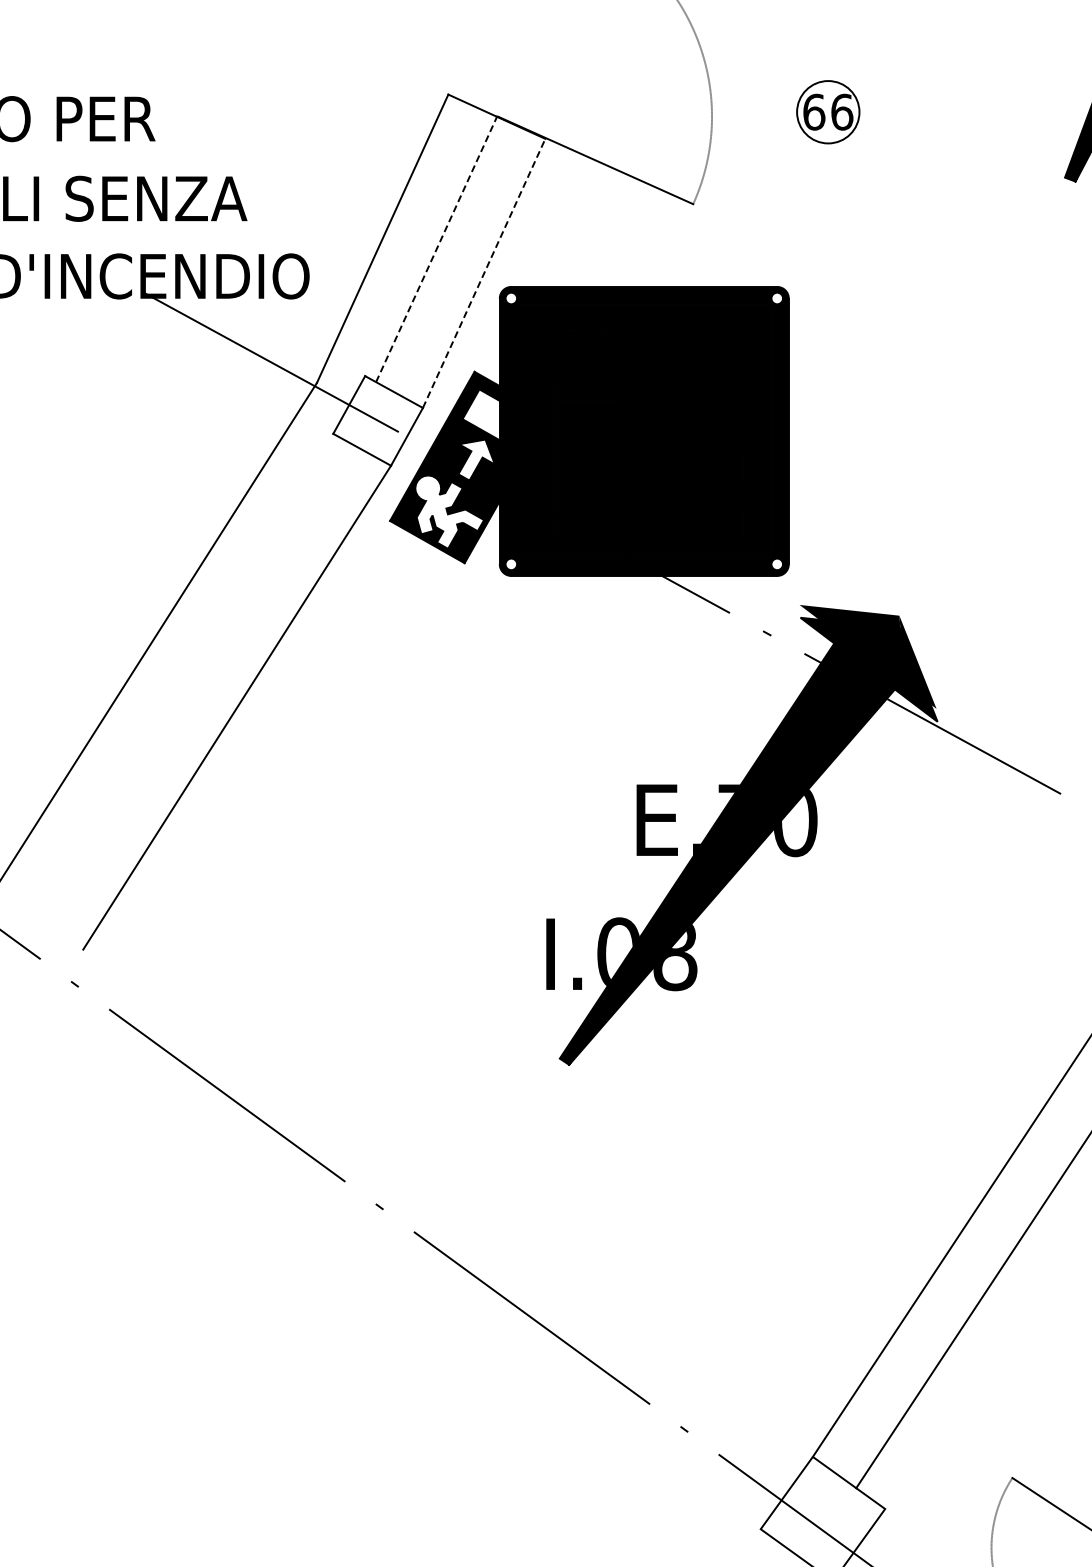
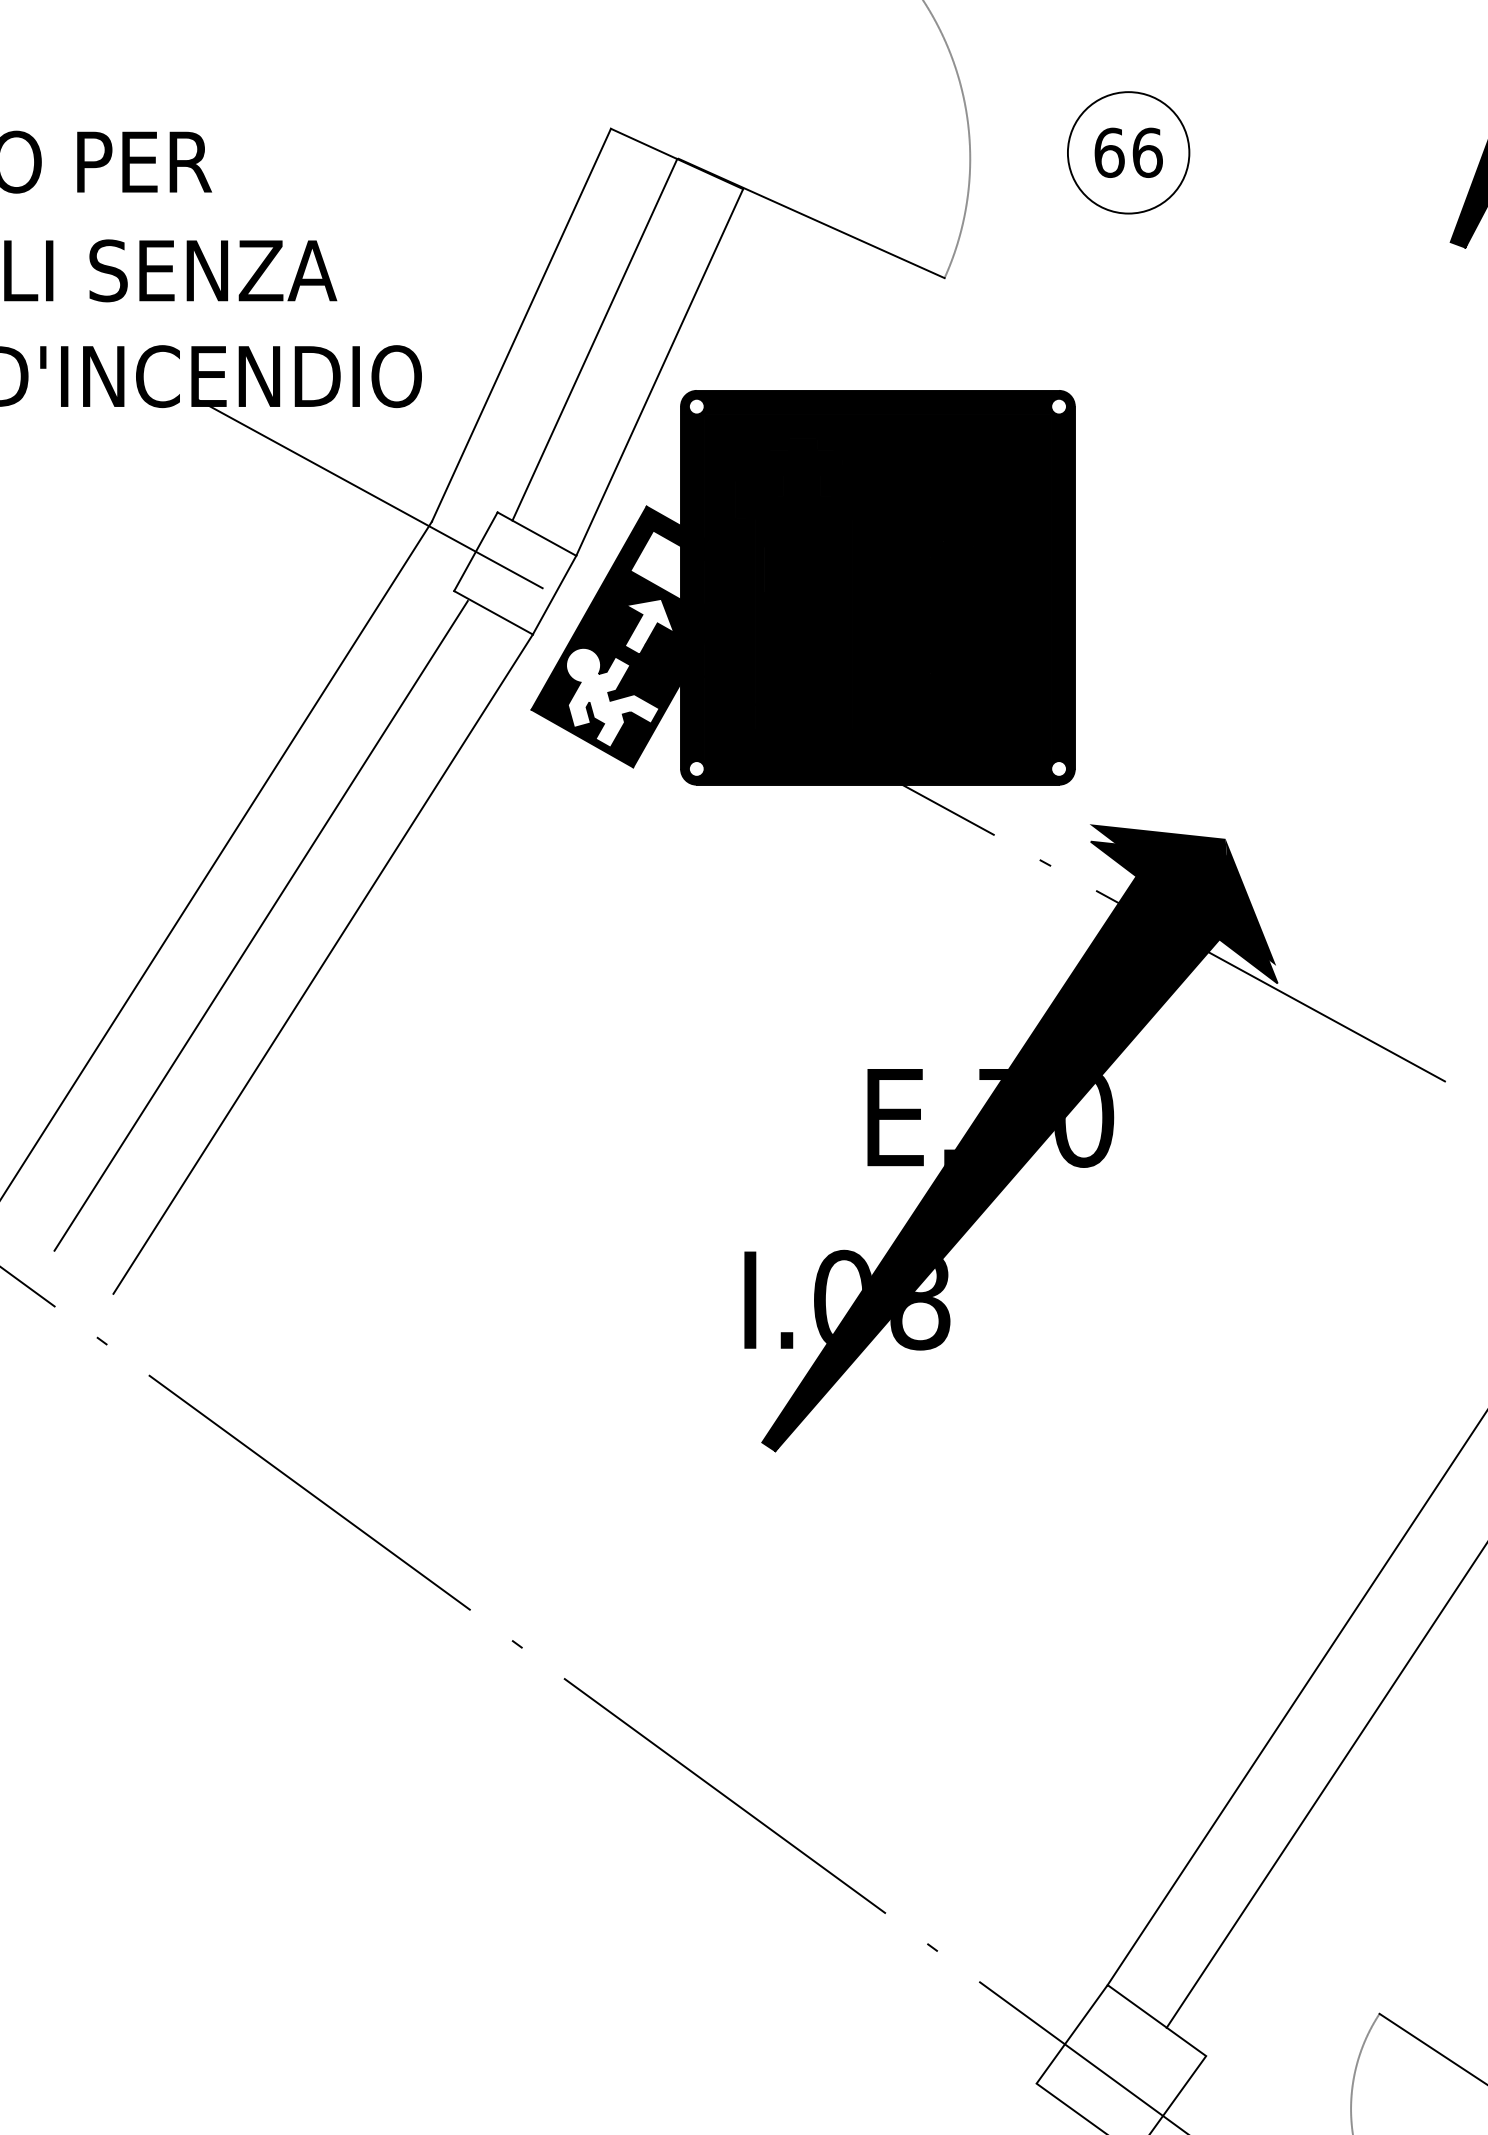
circle: (827, 111) -> (1127, 151), size x1.43
line: (436, 249) -> (594, 339), dashed -> solid
line: (484, 273) -> (660, 372), dashed -> solid
line: (191, 679) -> (260, 925), added

